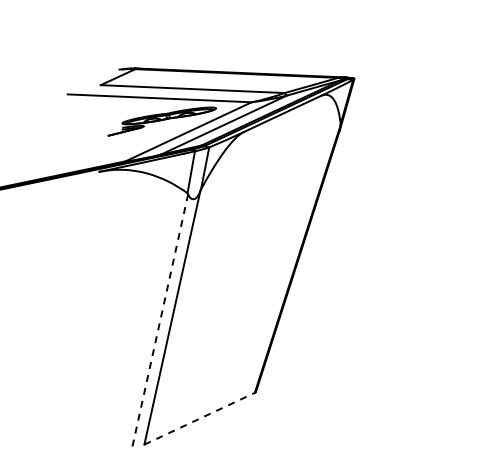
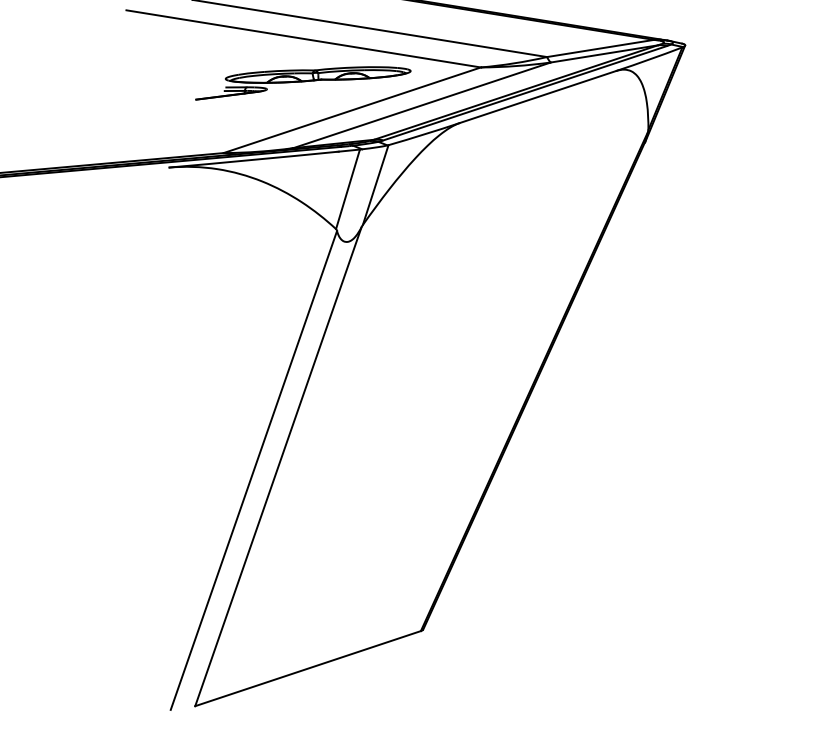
line: (160, 321) -> (254, 471), dashed -> solid
line: (199, 418) -> (307, 668), dashed -> solid

